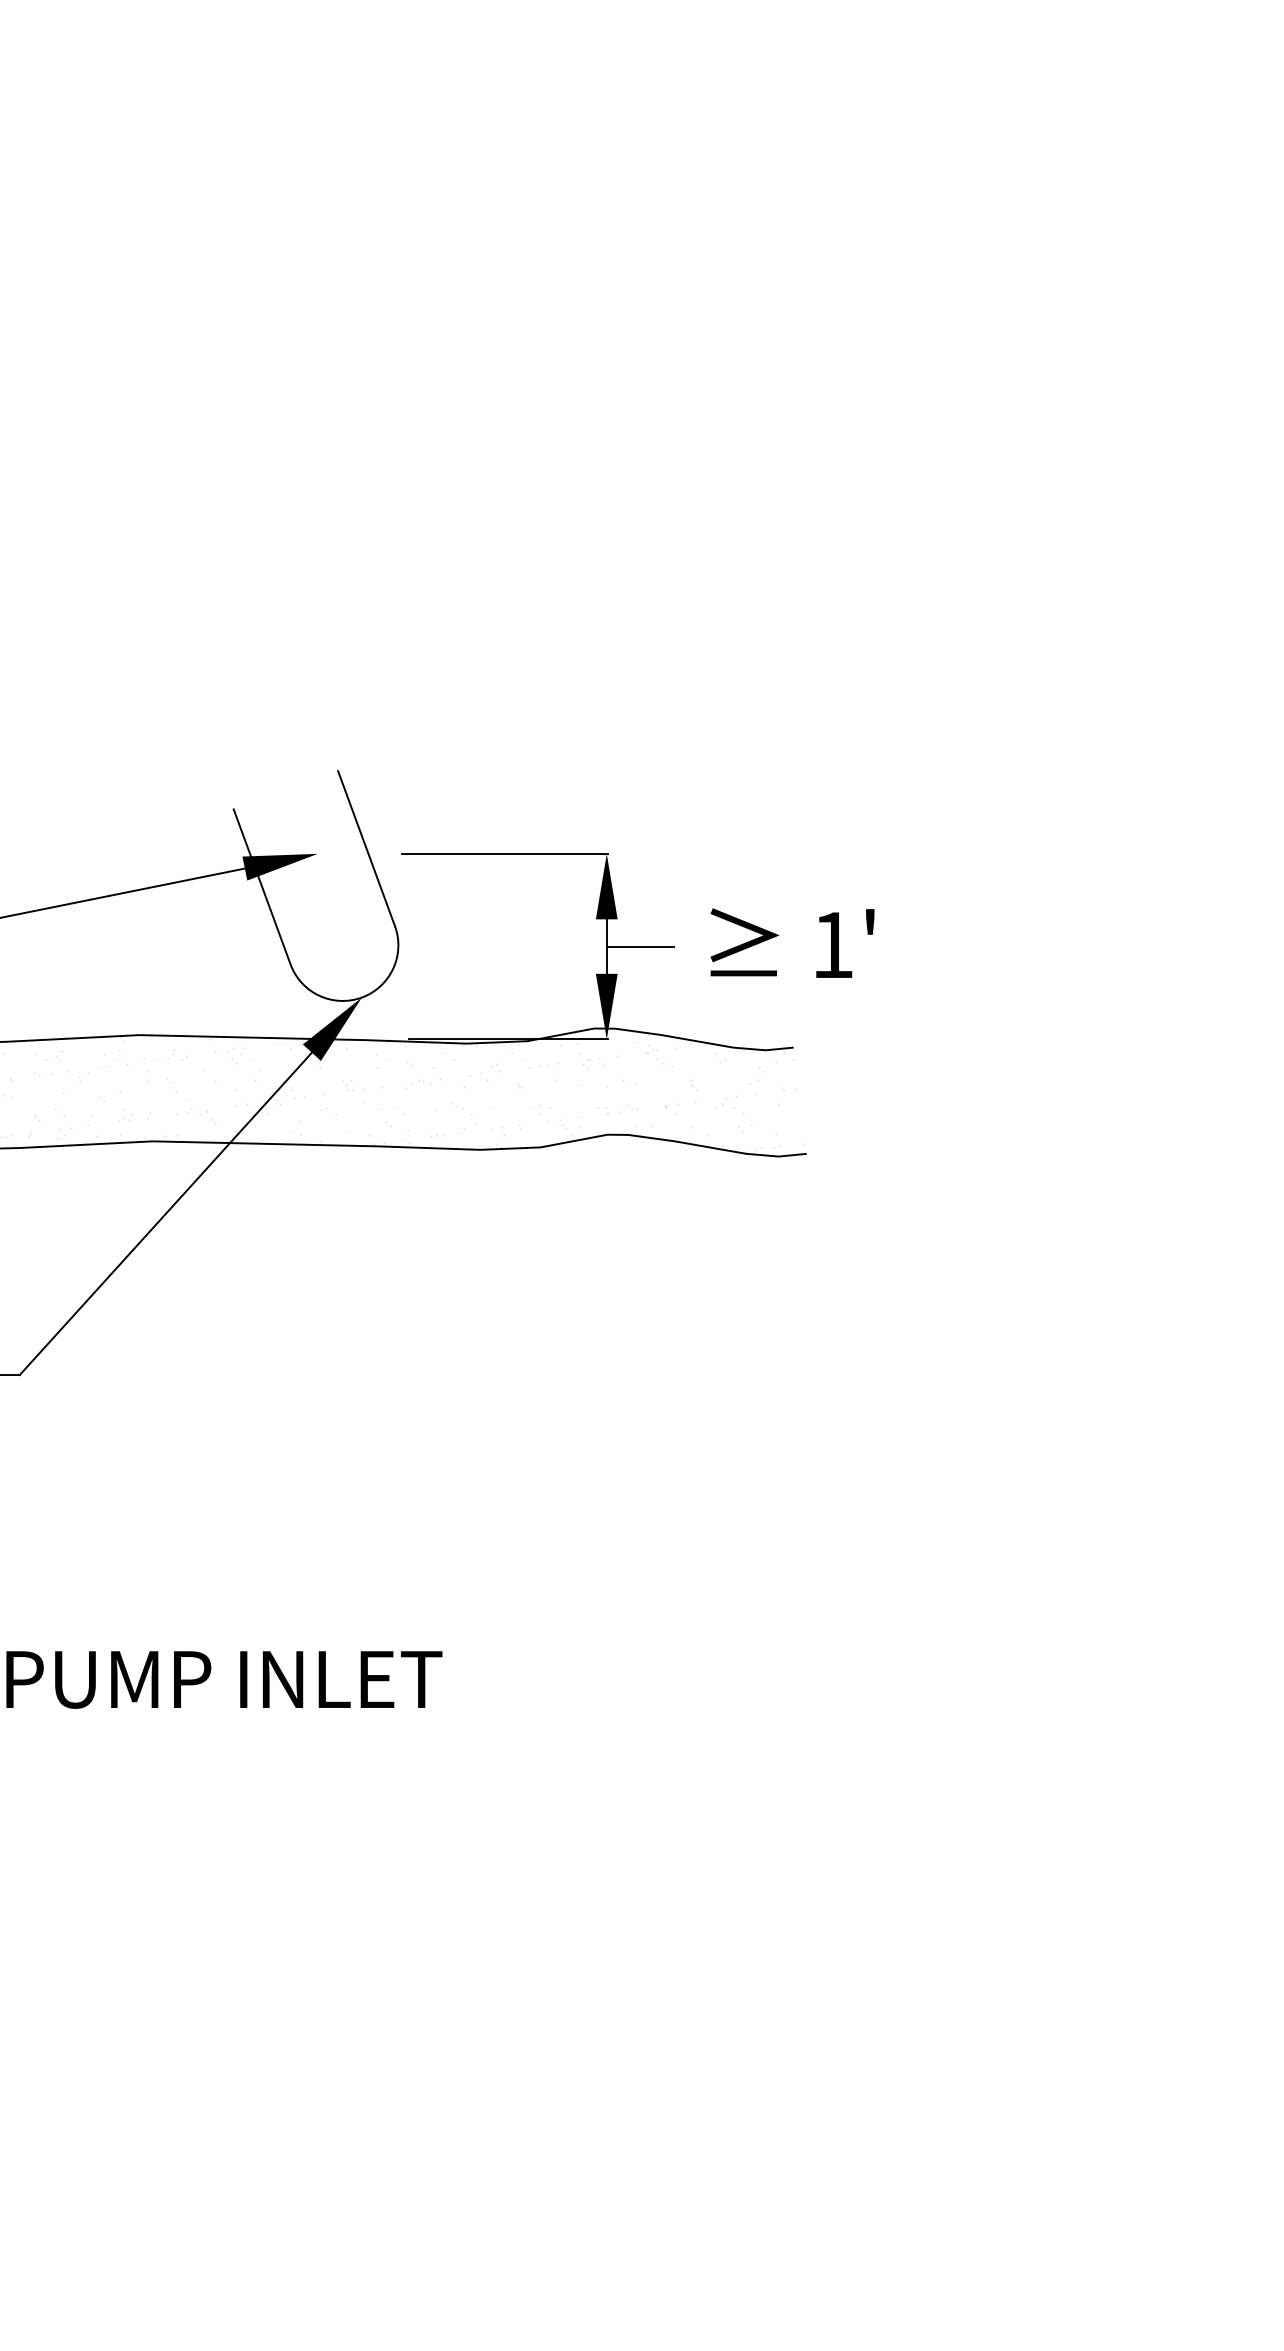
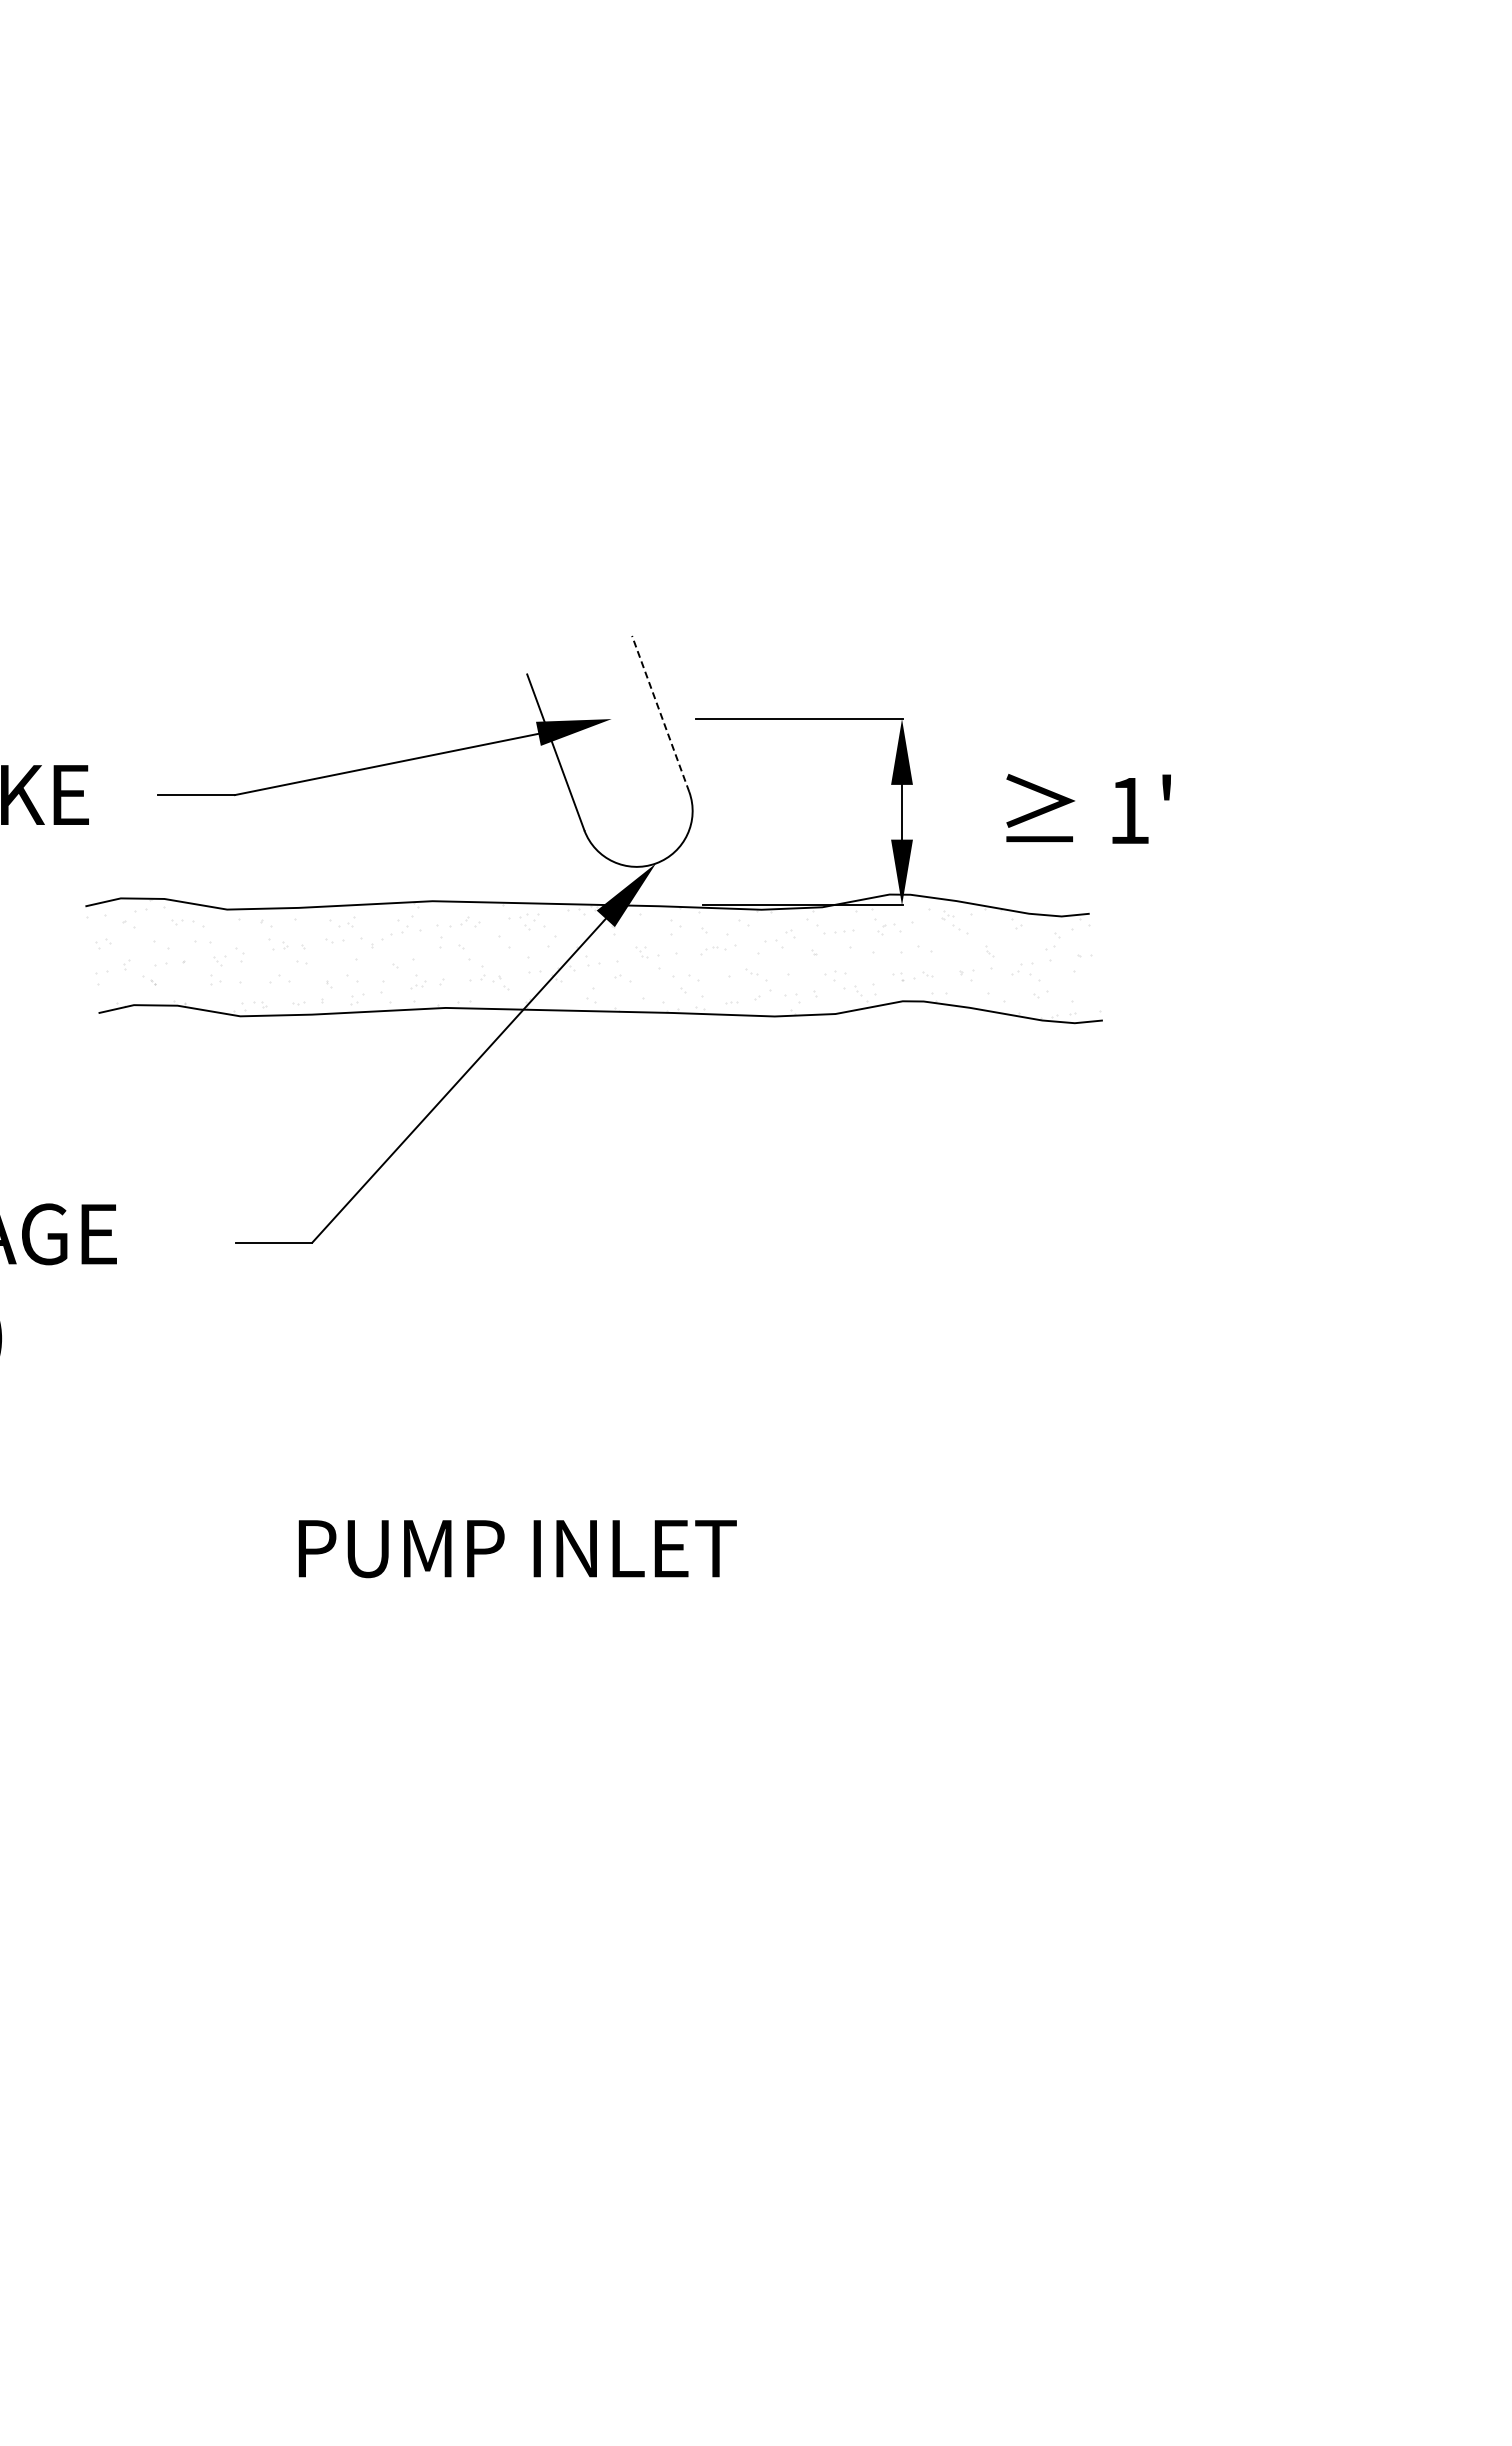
line: (366, 848) -> (660, 713), solid -> dashed
line: (640, 946) -> (935, 812), removed

